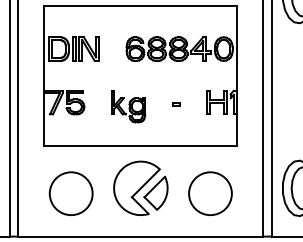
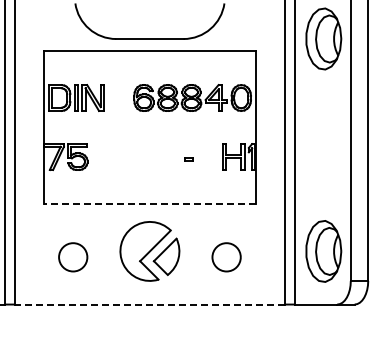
part: (128, 106) -> (136, 161), removed
line: (140, 145) -> (149, 204), solid -> dashed
circle: (70, 192) -> (72, 256), size x0.6
circle: (210, 192) -> (226, 256), size x0.6
line: (140, 236) -> (149, 304), solid -> dashed

